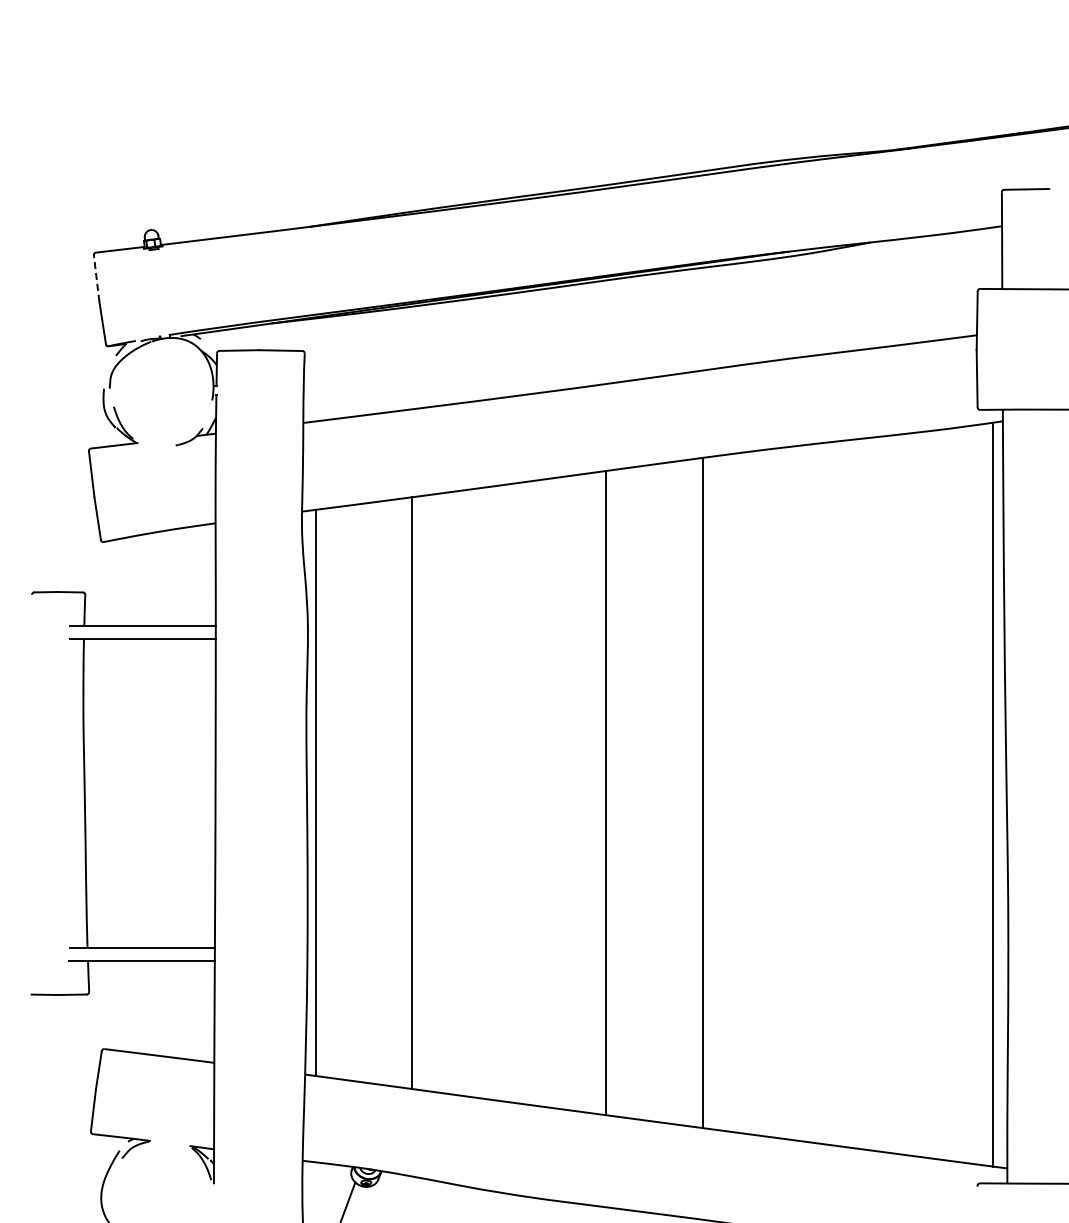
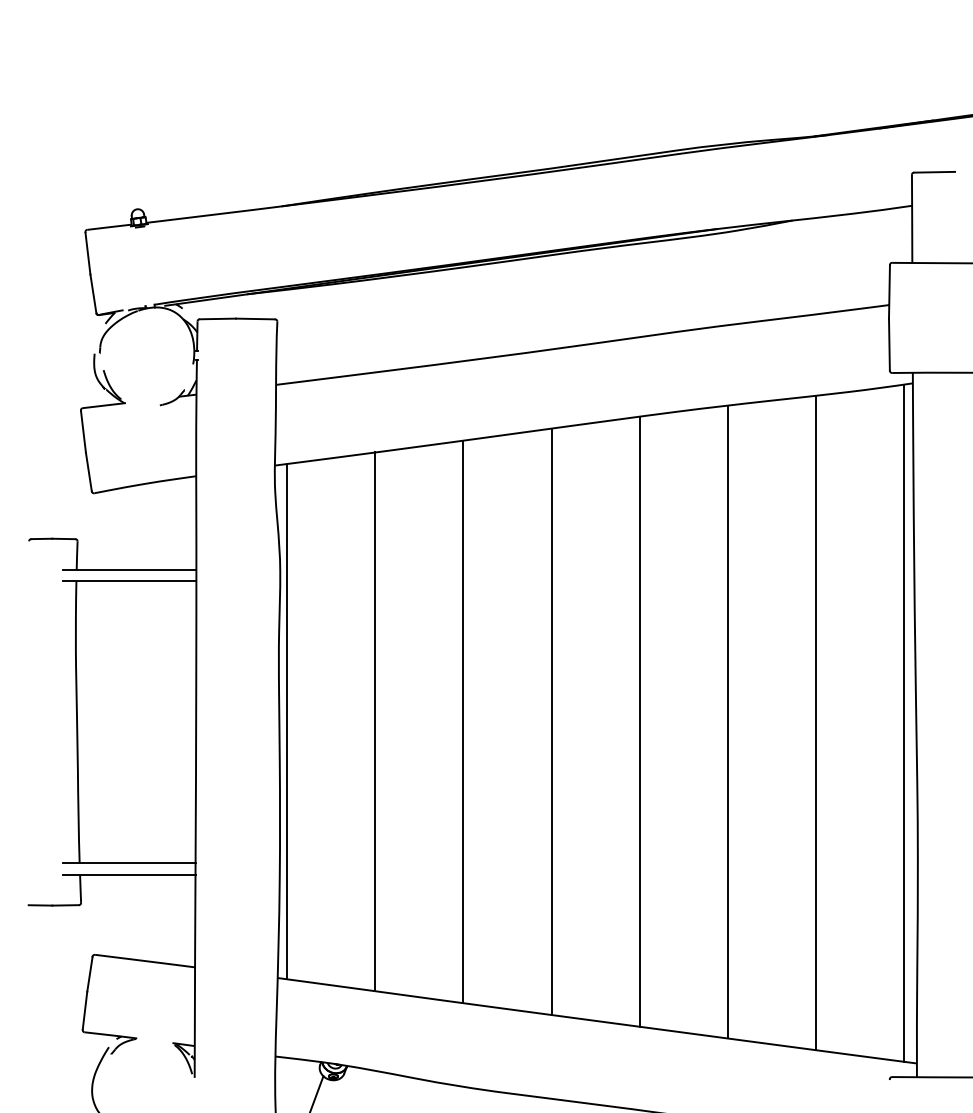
line: (96, 278) -> (87, 253), dashed -> solid
line: (799, 792) -> (727, 721), added
line: (509, 793) -> (463, 722), added
line: (896, 793) -> (816, 722), added

